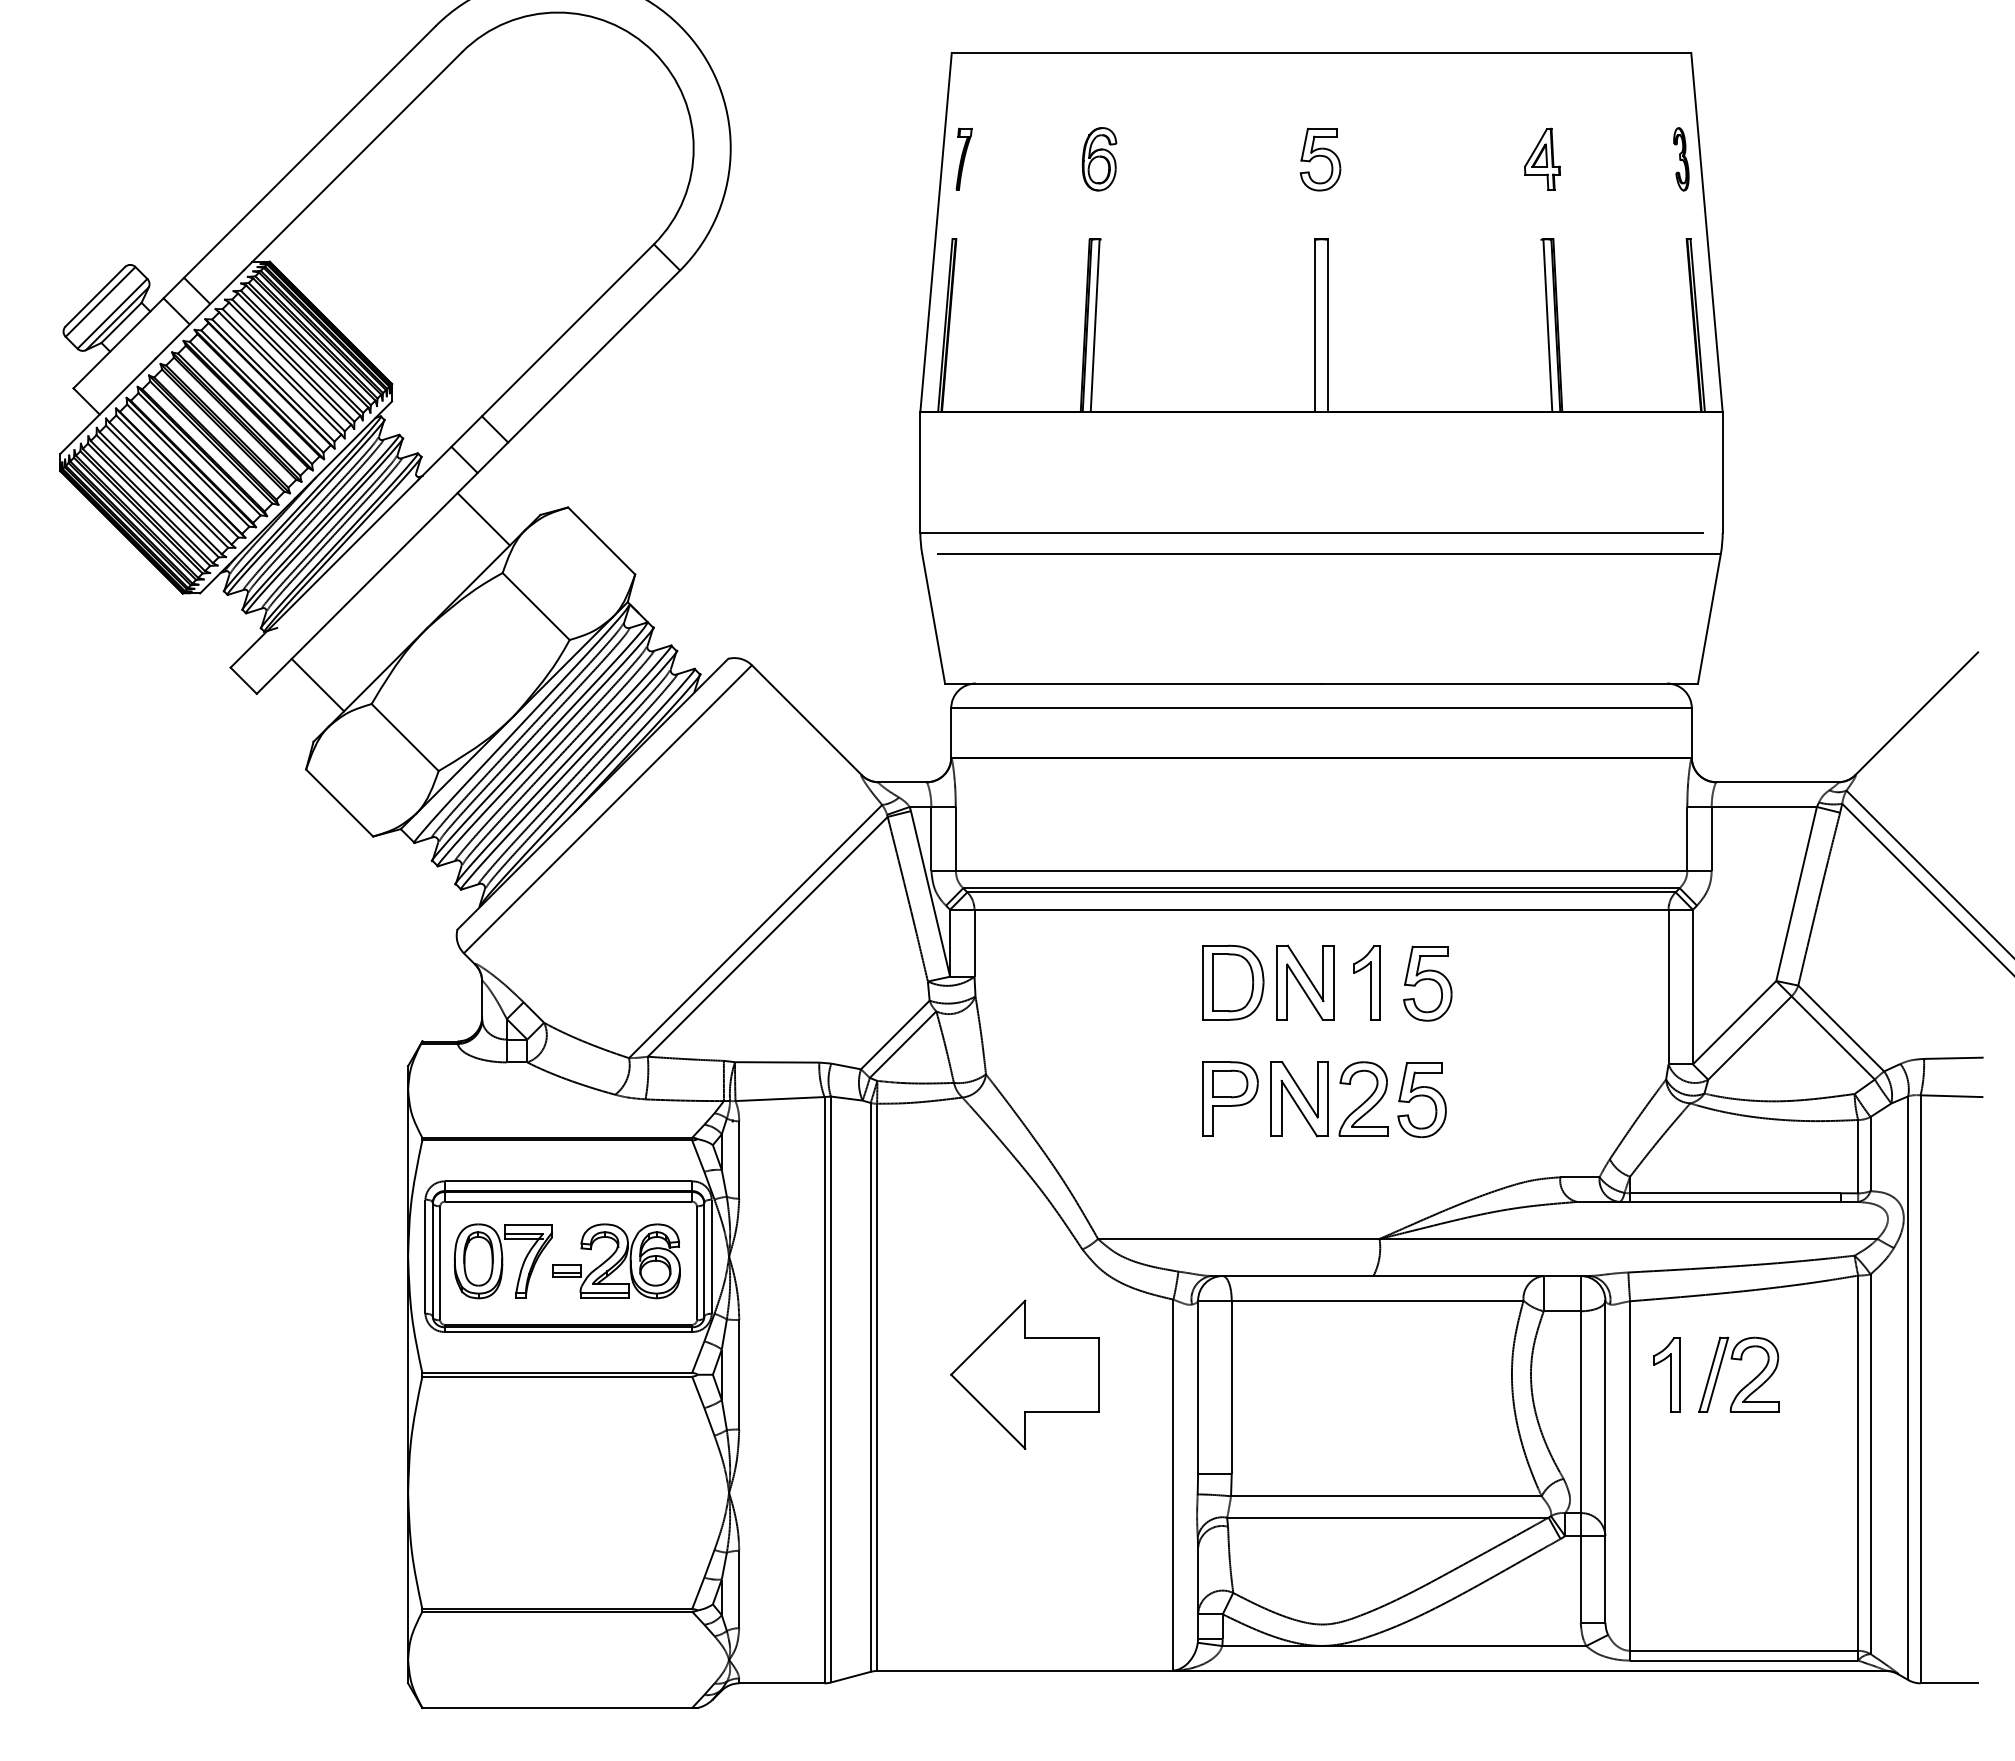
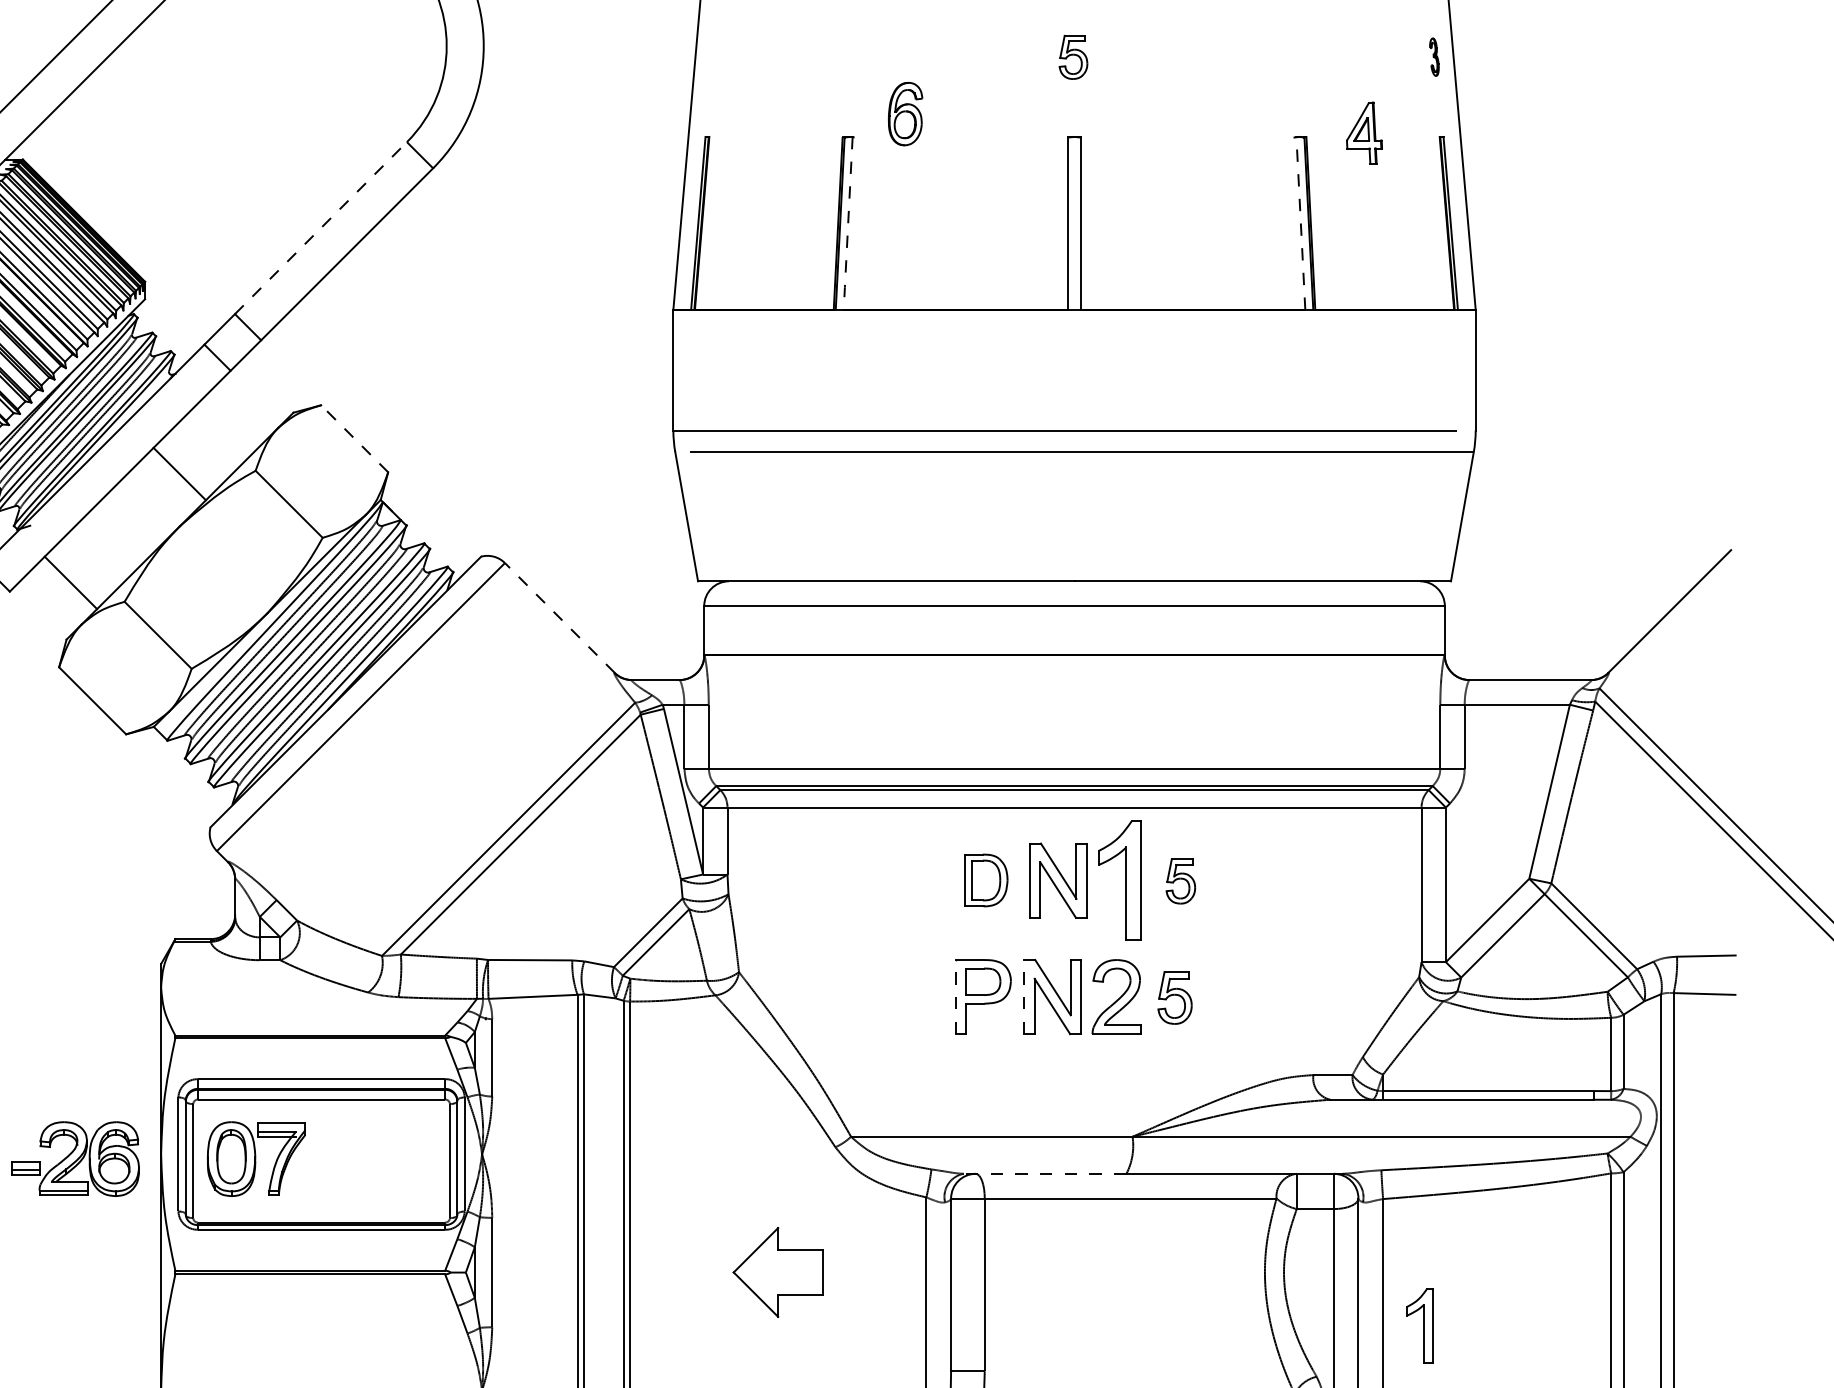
part: (963, 158) -> (716, 56), removed
part: (1542, 158) -> (1364, 132), moved
part: (1099, 159) -> (905, 114), moved
part: (1320, 159) -> (1073, 57), size x0.7
part: (1681, 159) -> (1434, 57), size x0.6
line: (1547, 325) -> (1300, 223), solid -> dashed
line: (1095, 326) -> (848, 224), solid -> dashed
line: (567, 330) -> (320, 228), solid -> dashed
line: (483, 519) -> (179, 474), moved
line: (601, 540) -> (354, 438), solid -> dashed
line: (806, 720) -> (559, 618), solid -> dashed
part: (1233, 982) -> (986, 880), size x0.7
part: (1366, 982) -> (1119, 880), size x1.6
part: (1427, 983) -> (1180, 881), size x0.6
line: (1202, 1098) -> (955, 996), solid -> dashed
line: (1271, 1098) -> (1024, 996), solid -> dashed
part: (1421, 1100) -> (1174, 998), size x0.7
part: (616, 1261) -> (75, 1159), moved
line: (1291, 1276) -> (1044, 1174), solid -> dashed
part: (1024, 1374) -> (777, 1272), size x0.6
part: (1666, 1374) -> (1419, 1325), moved
part: (1747, 1383) -> (1500, 1281), removed

